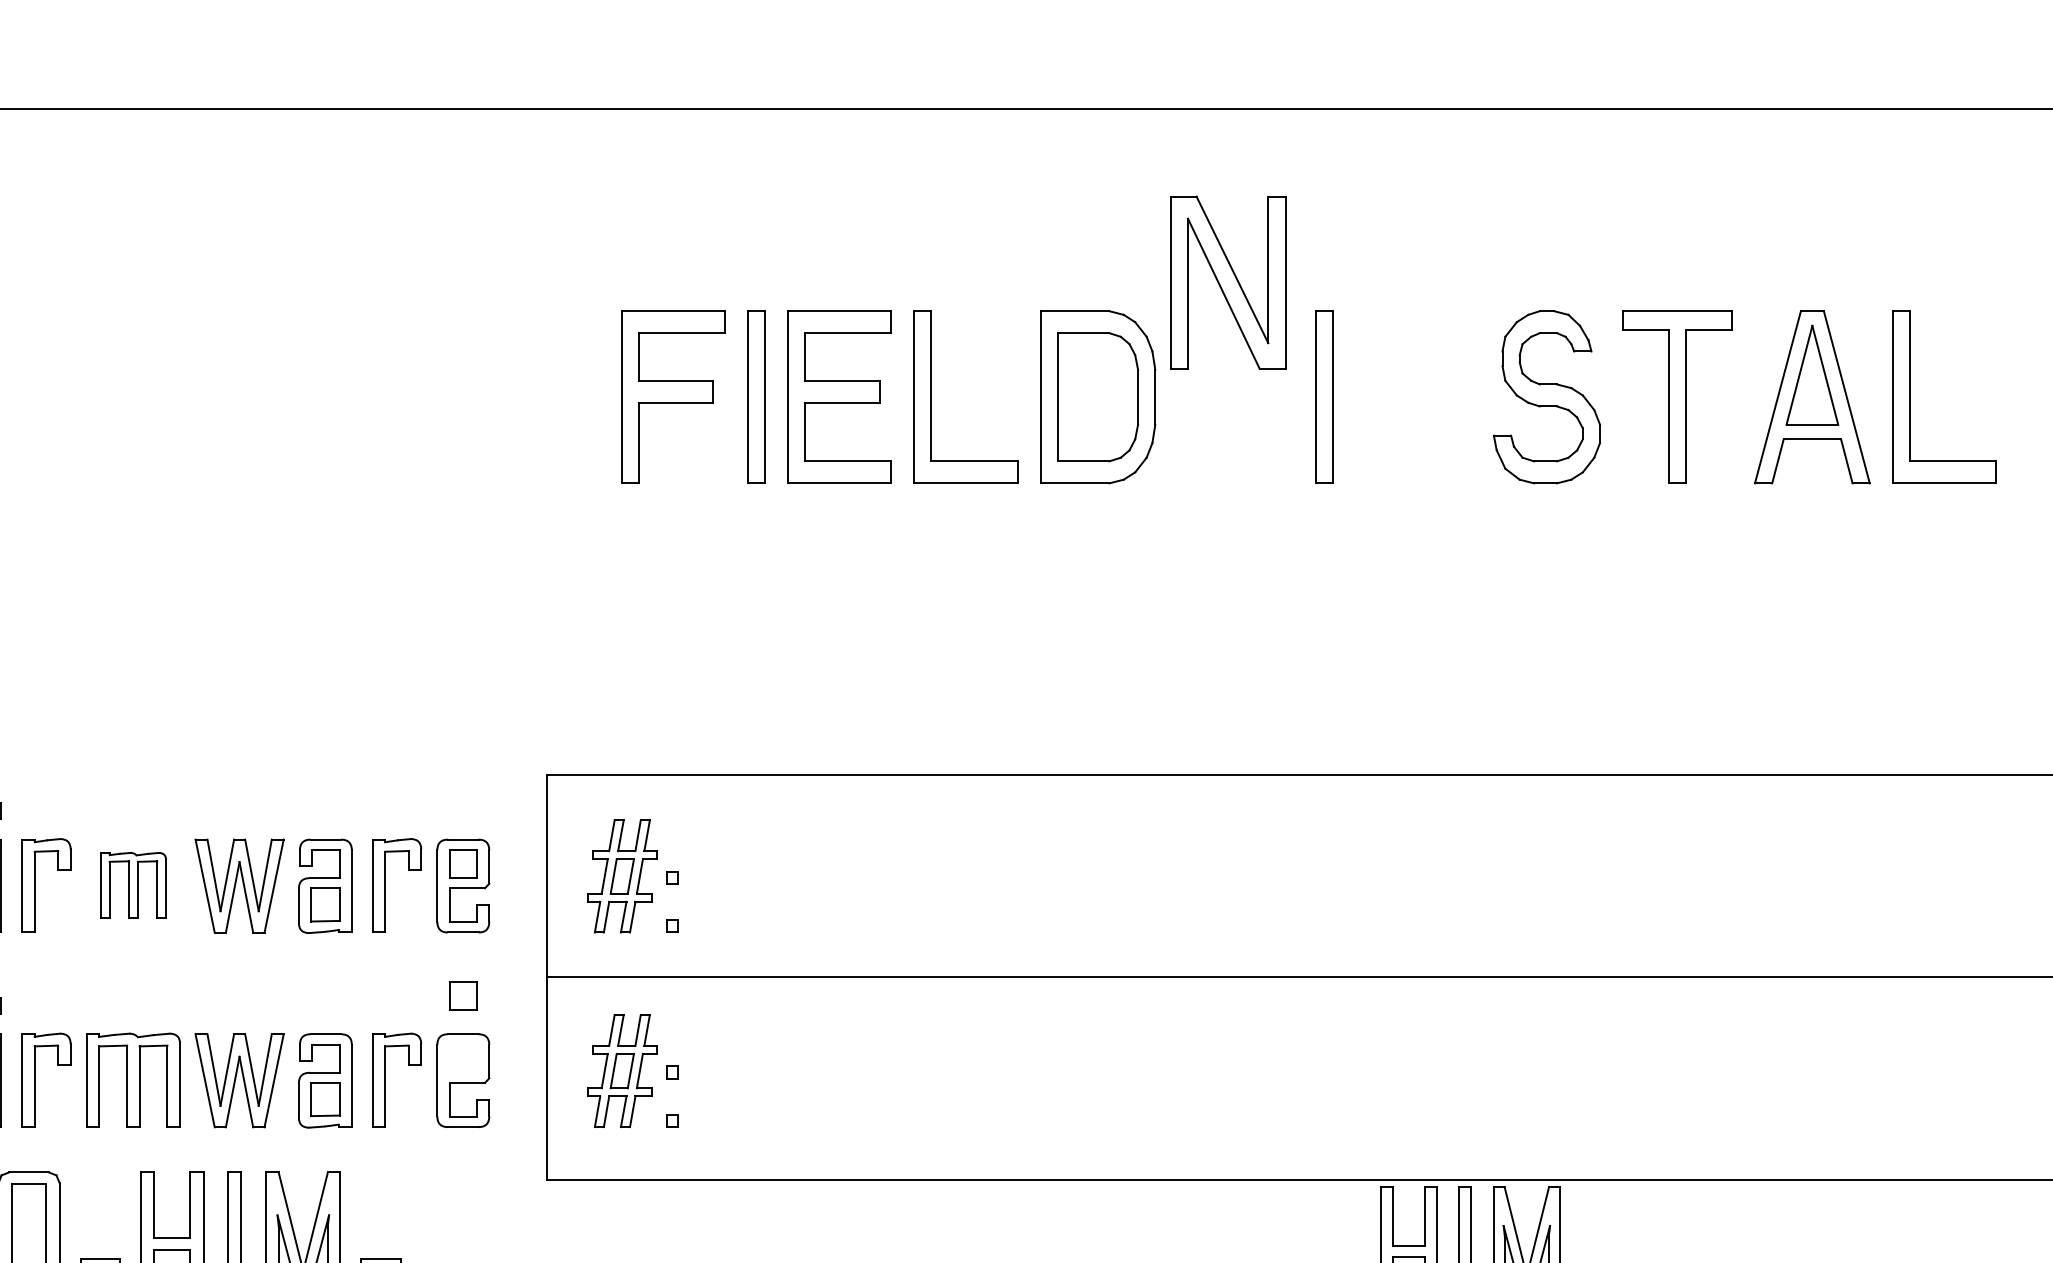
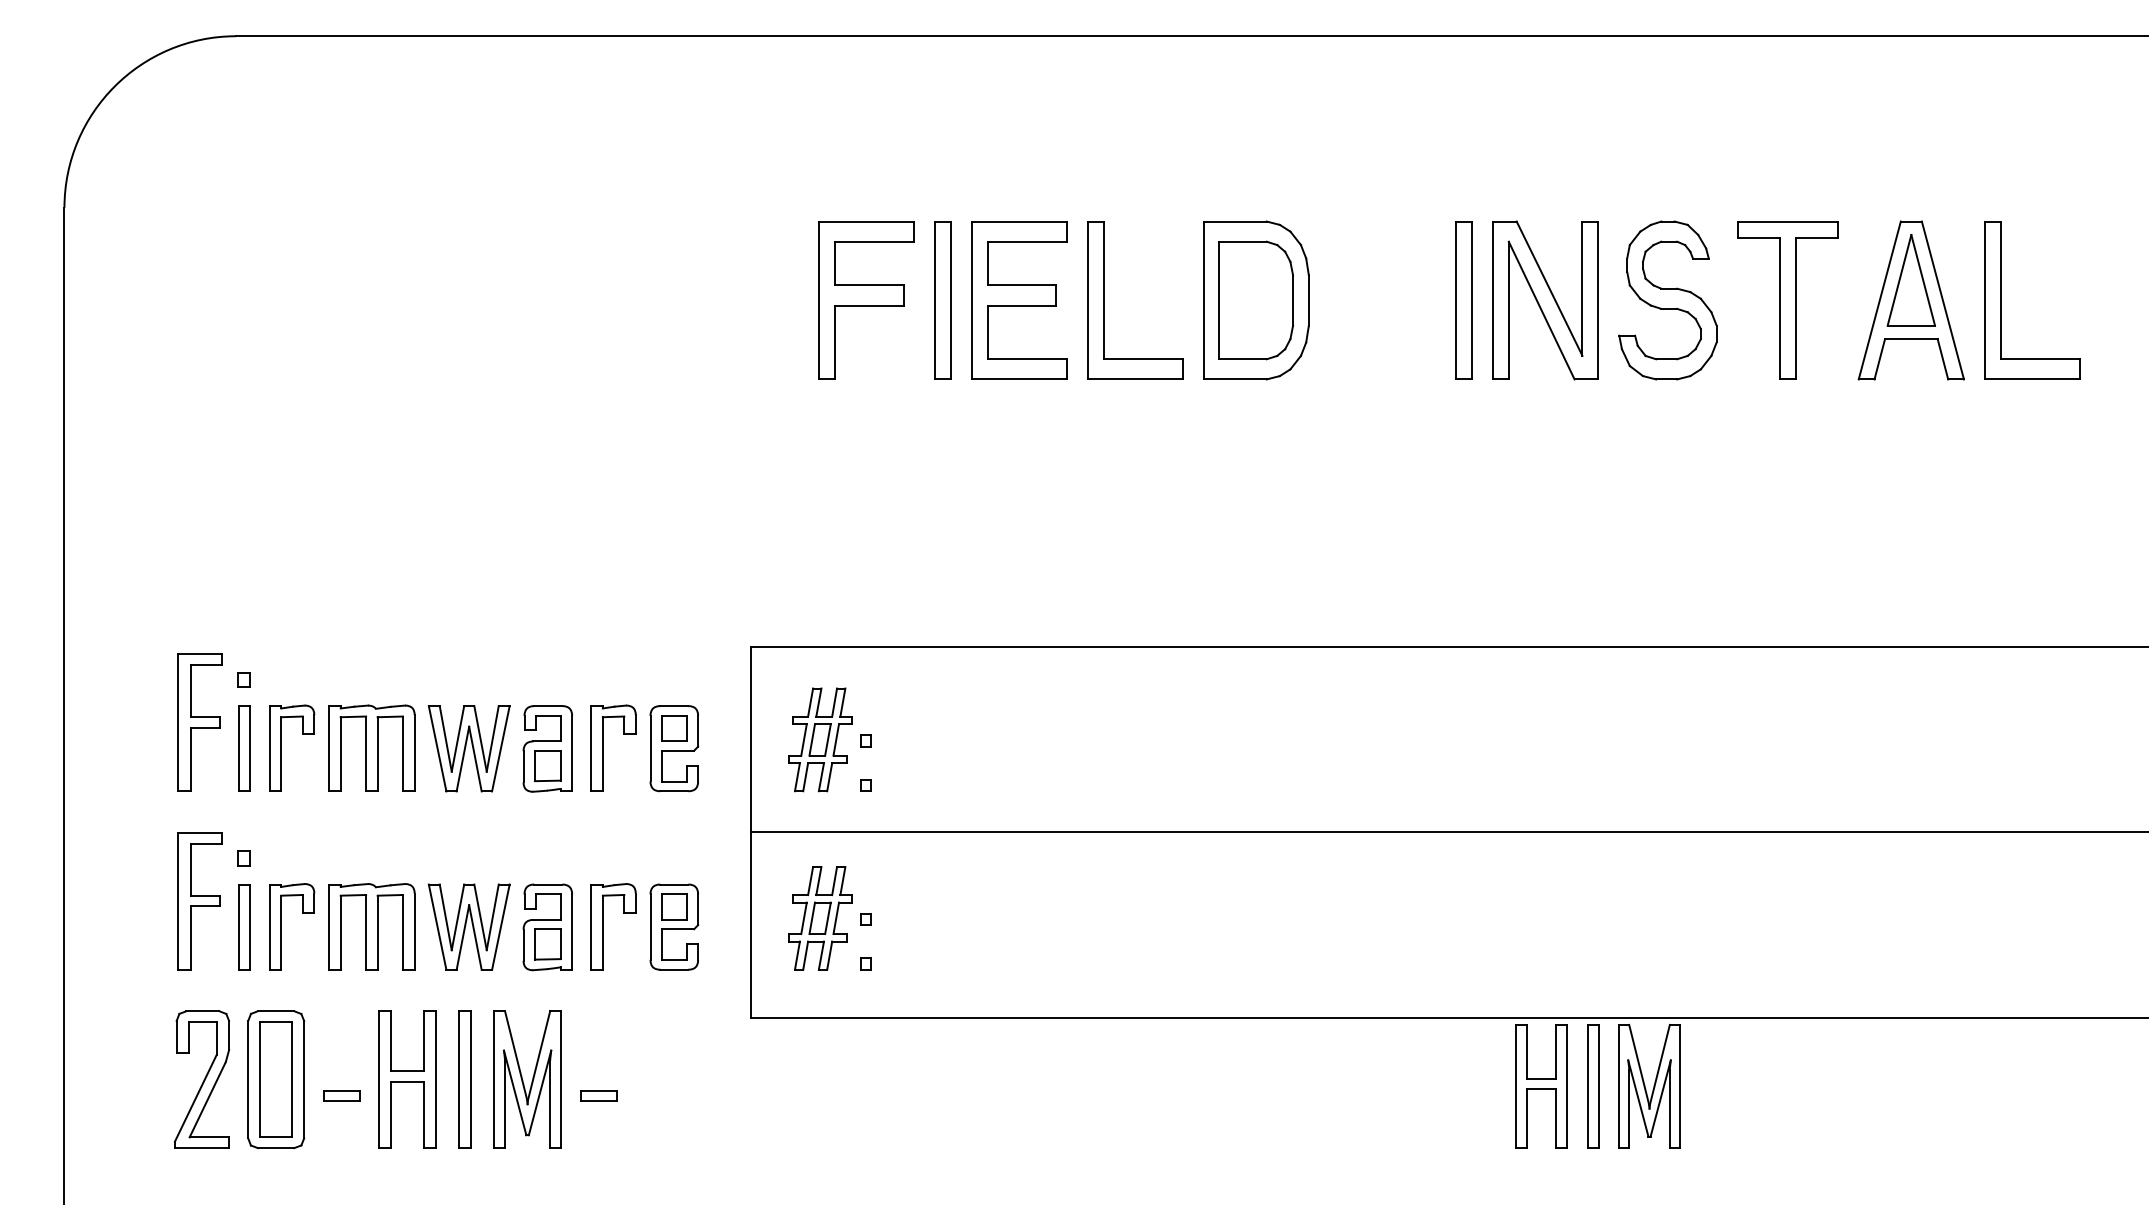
part: (1227, 282) -> (1545, 300), moved
part: (133, 884) -> (371, 747), size x1.43
part: (463, 994) -> (674, 906), moved

